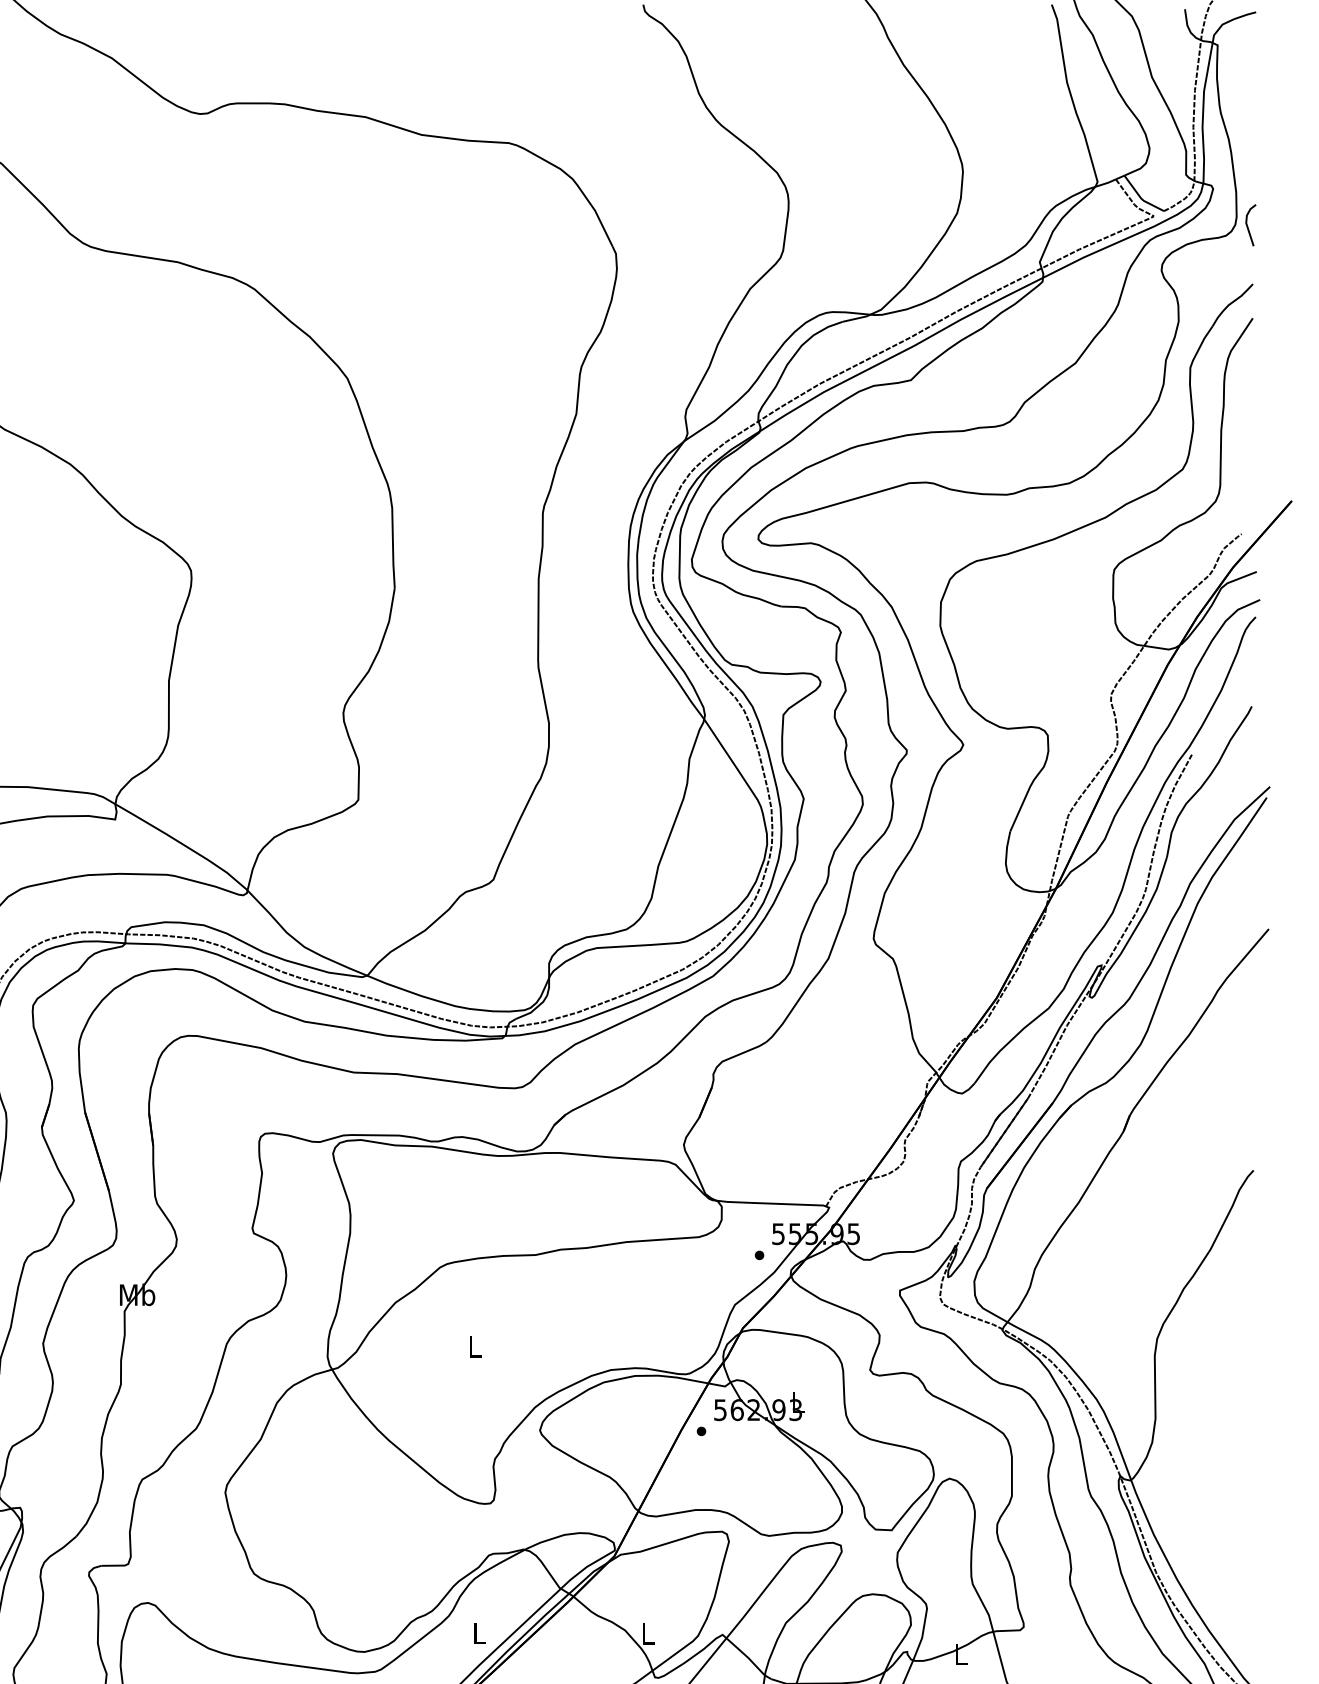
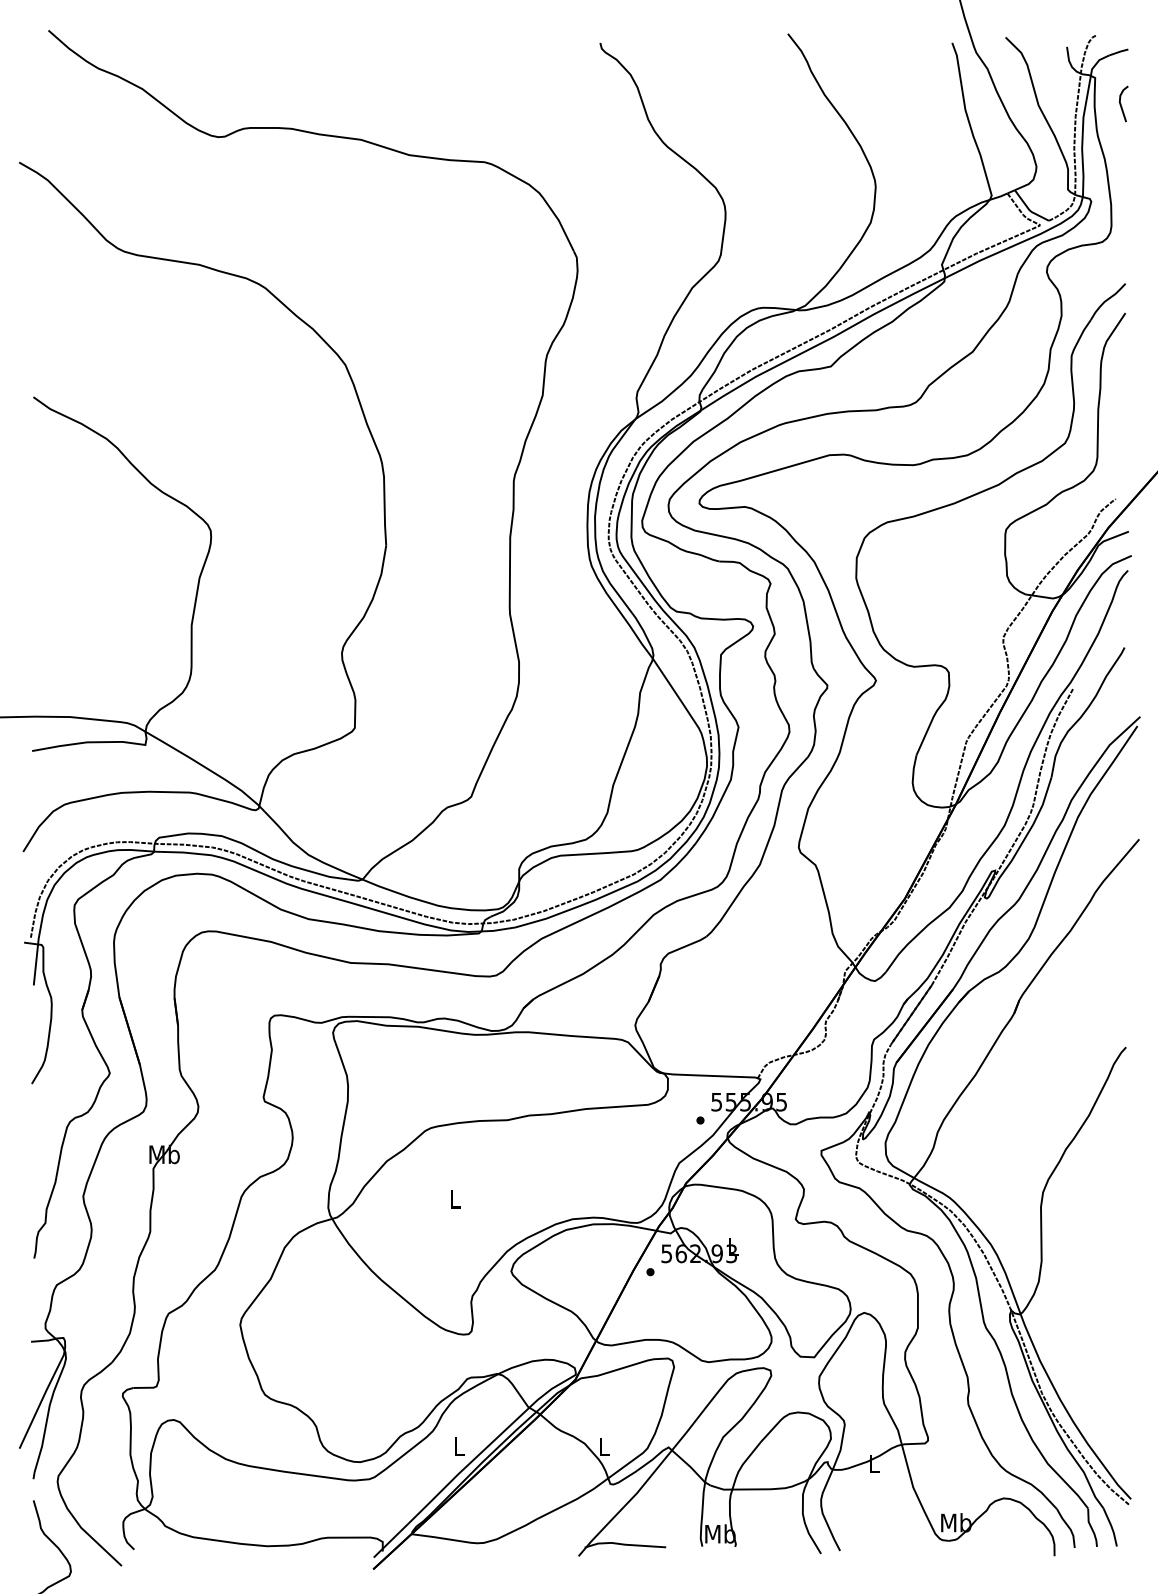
line: (1248, 224) -> (1121, 103), moved

